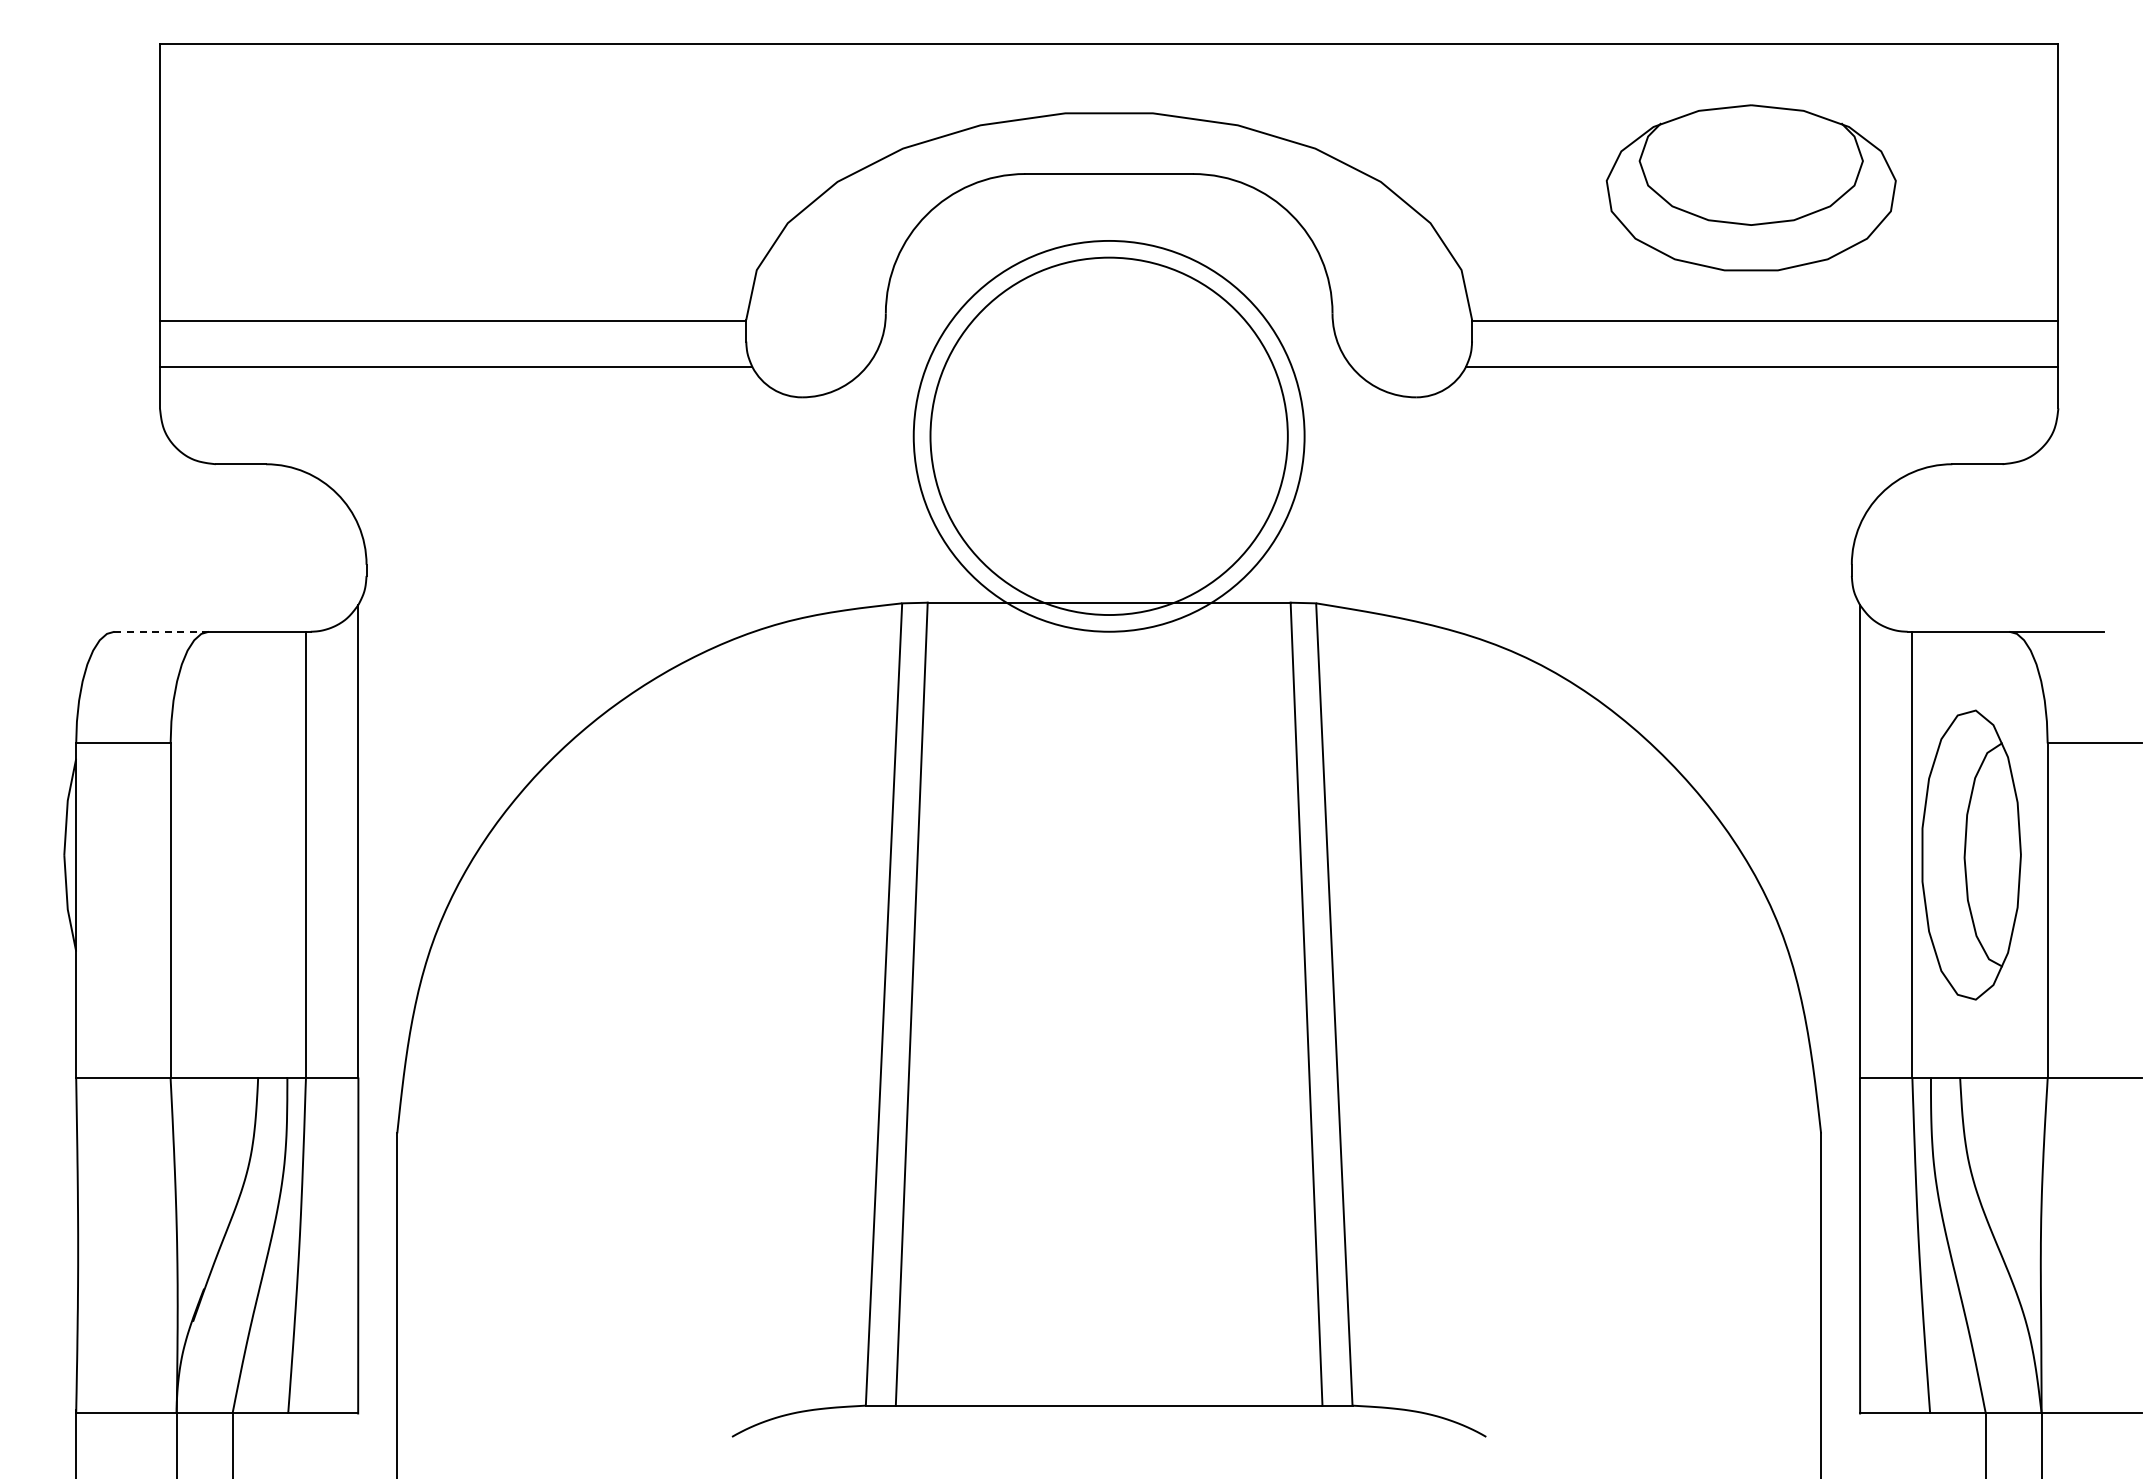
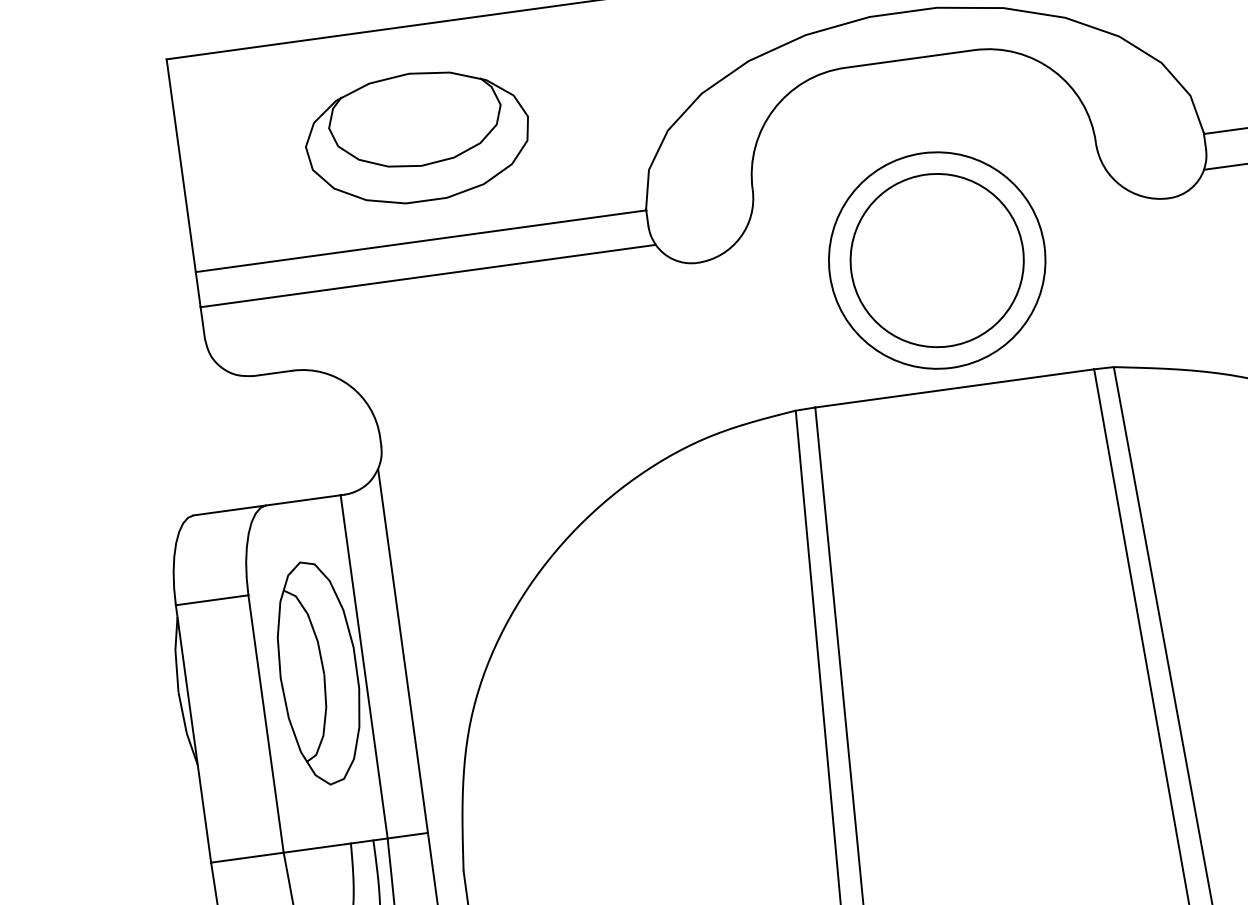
part: (466, 187) -> (417, 137), added
circle: (1108, 435) -> (936, 260), size x0.71
circle: (1108, 436) -> (936, 260), size x0.62
line: (162, 631) -> (230, 510), dashed -> solid
part: (246, 854) -> (318, 672), added

